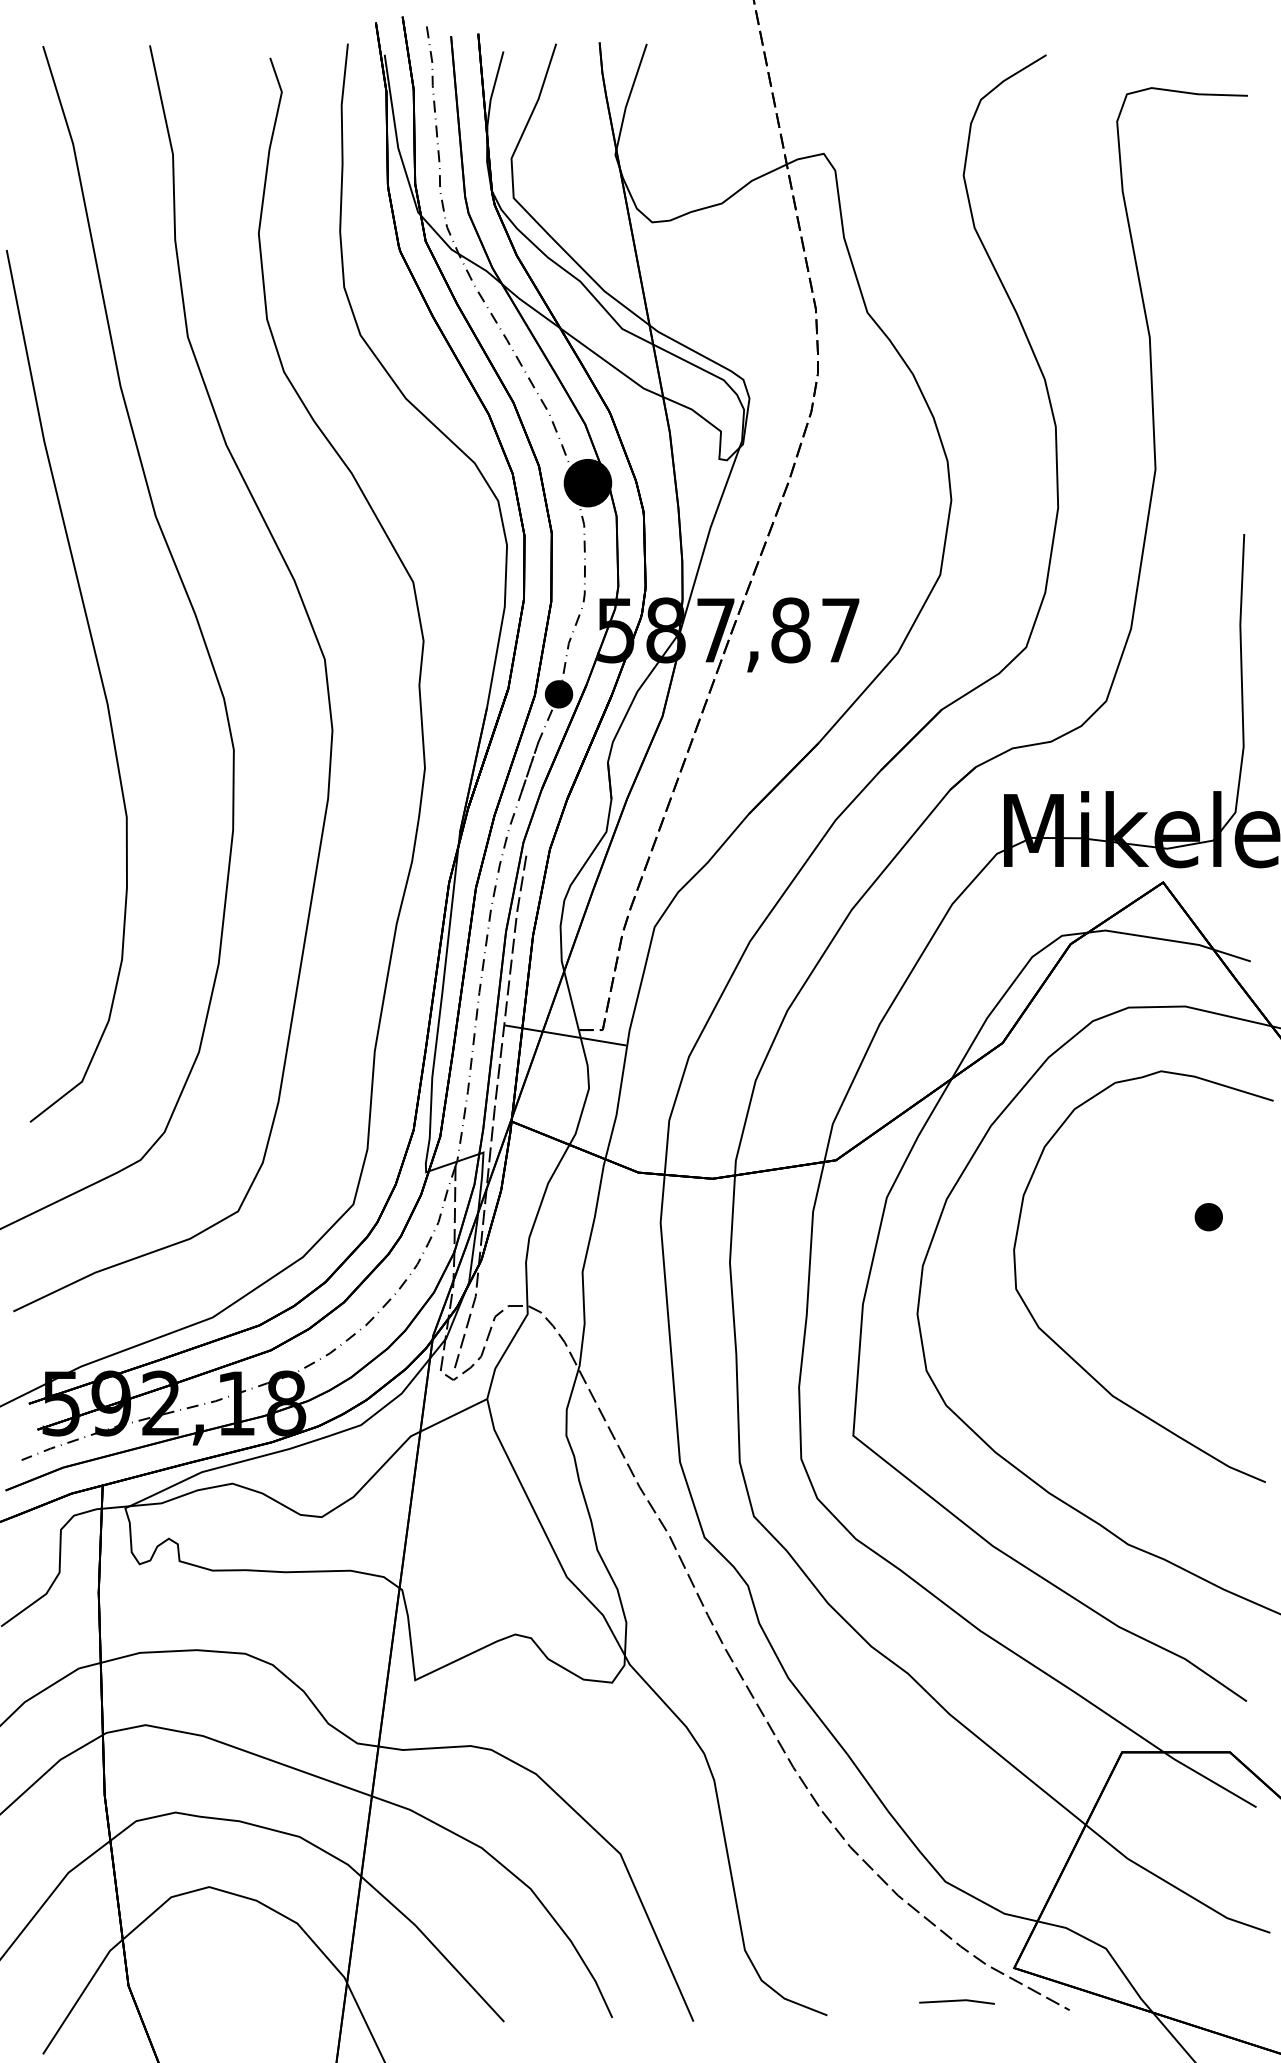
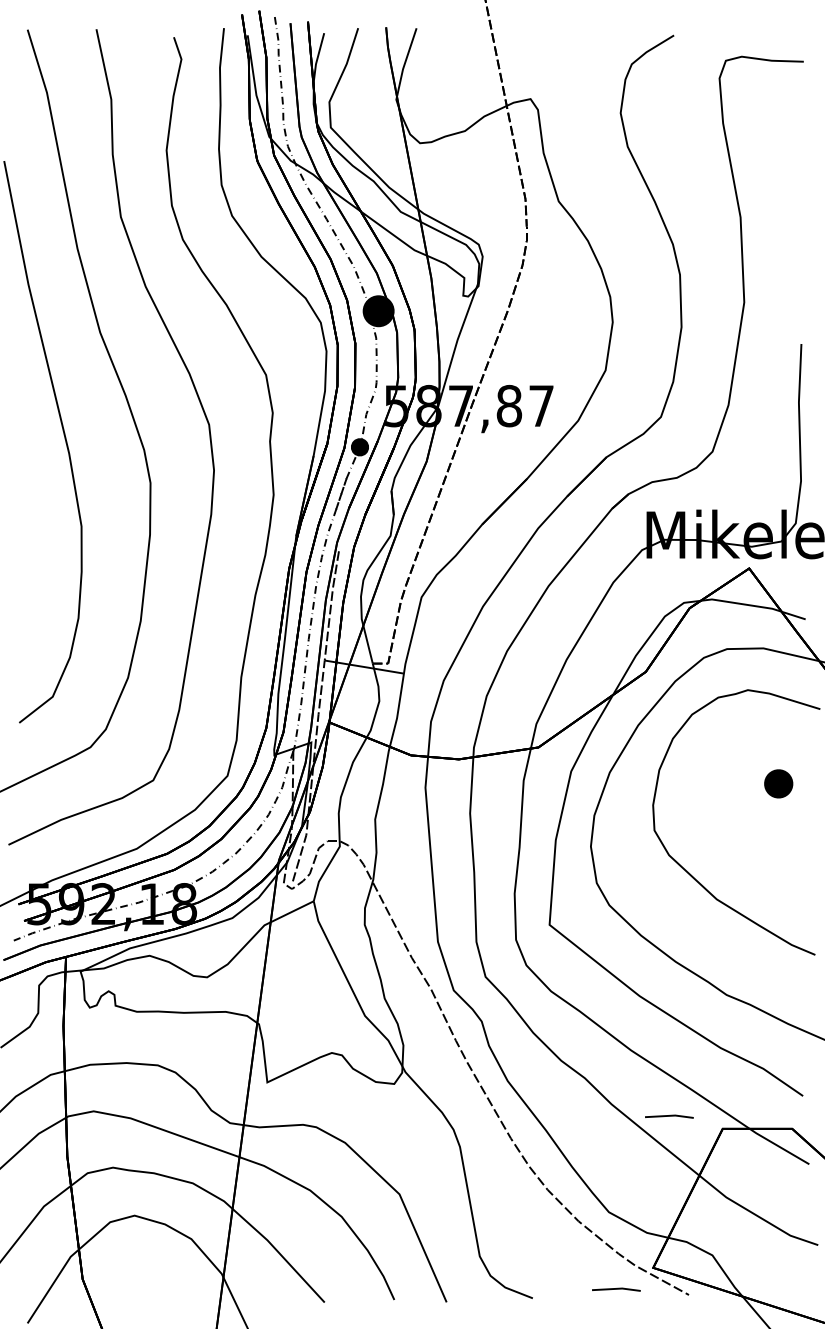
part: (1208, 1217) -> (778, 784), size x1.6
line: (1039, 1733) -> (669, 1116), added

